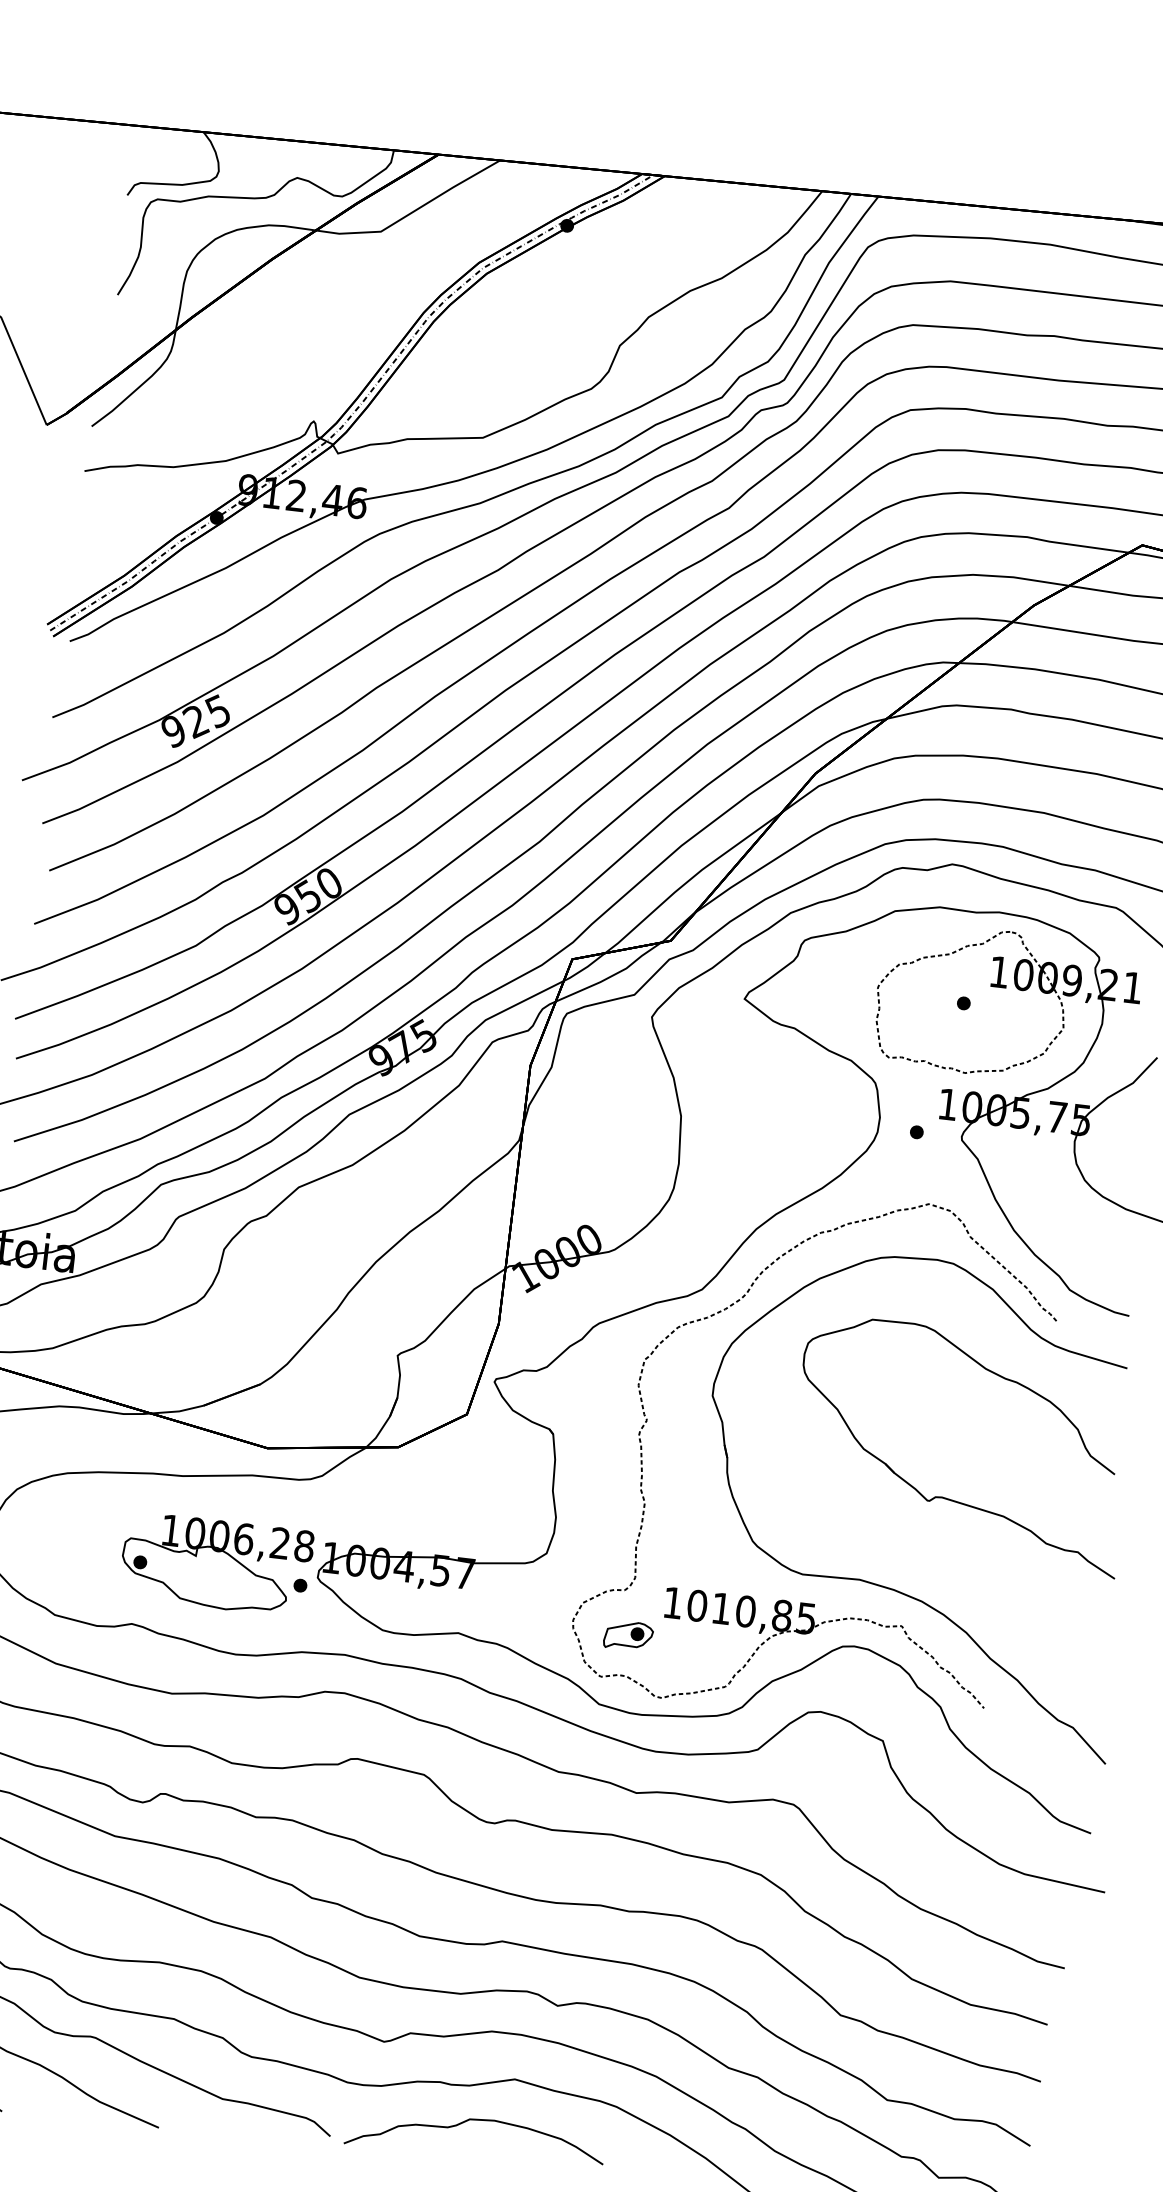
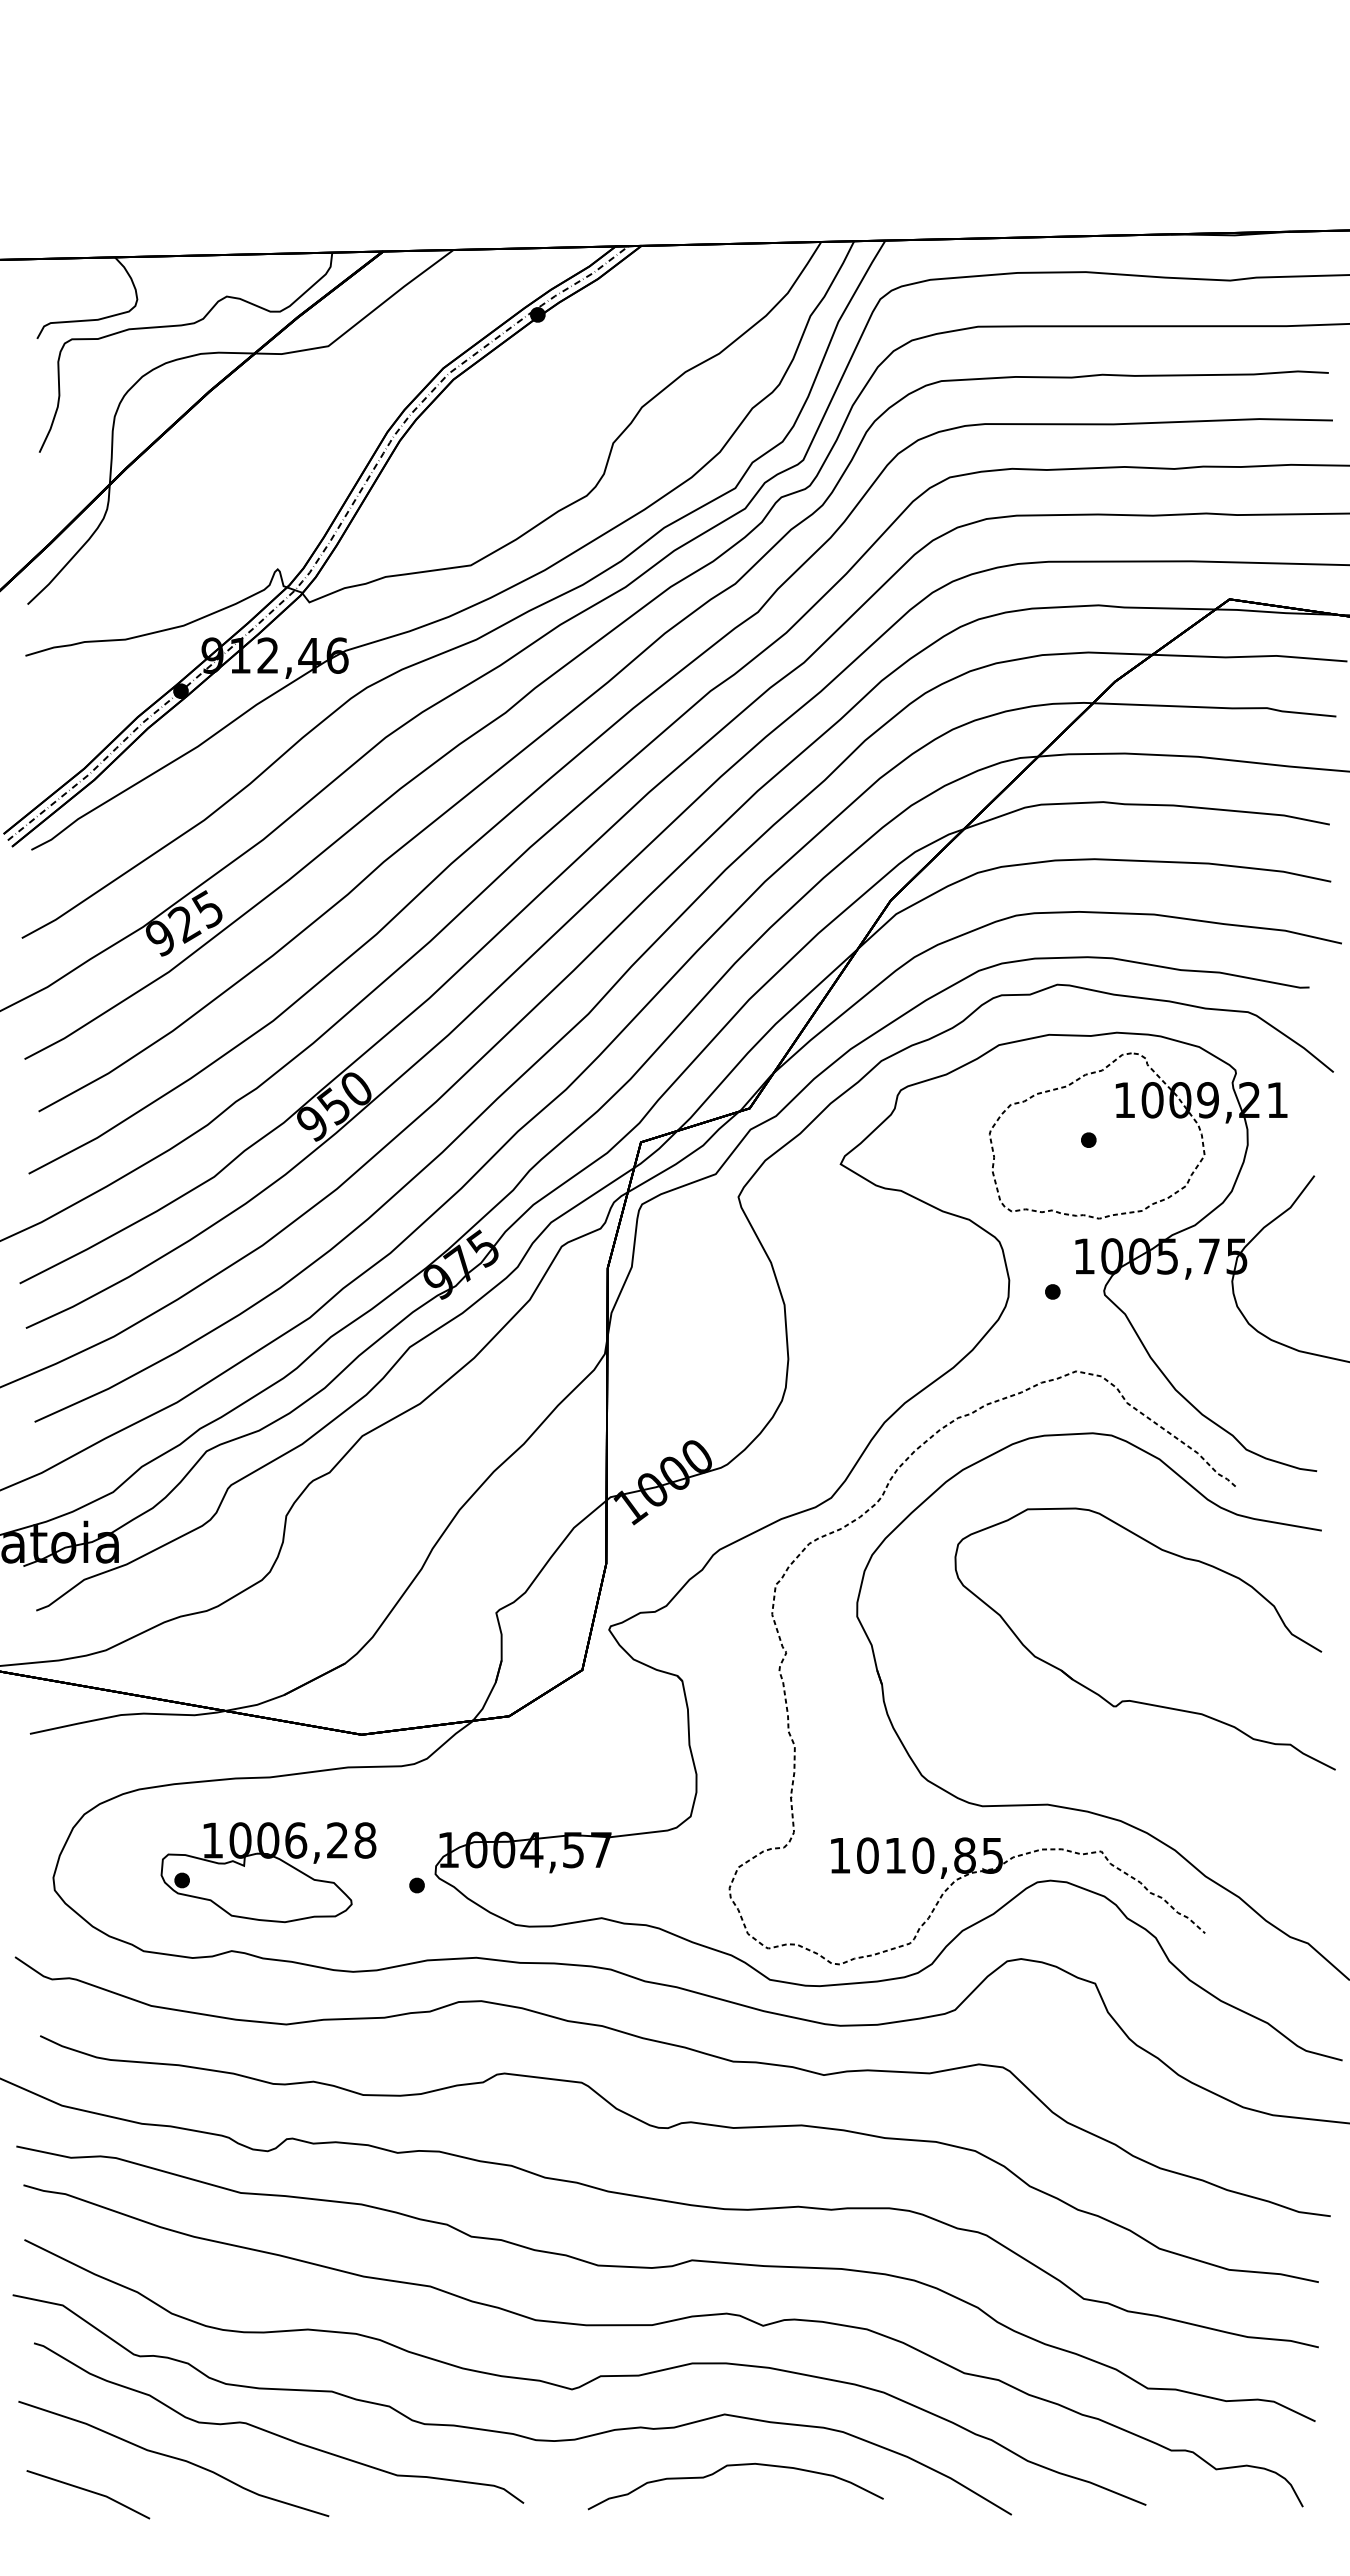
part: (216, 1564) -> (268, 1872), moved
part: (628, 1635) -> (794, 1898), removed
curve: (475, 2120) -> (733, 2466), moved

